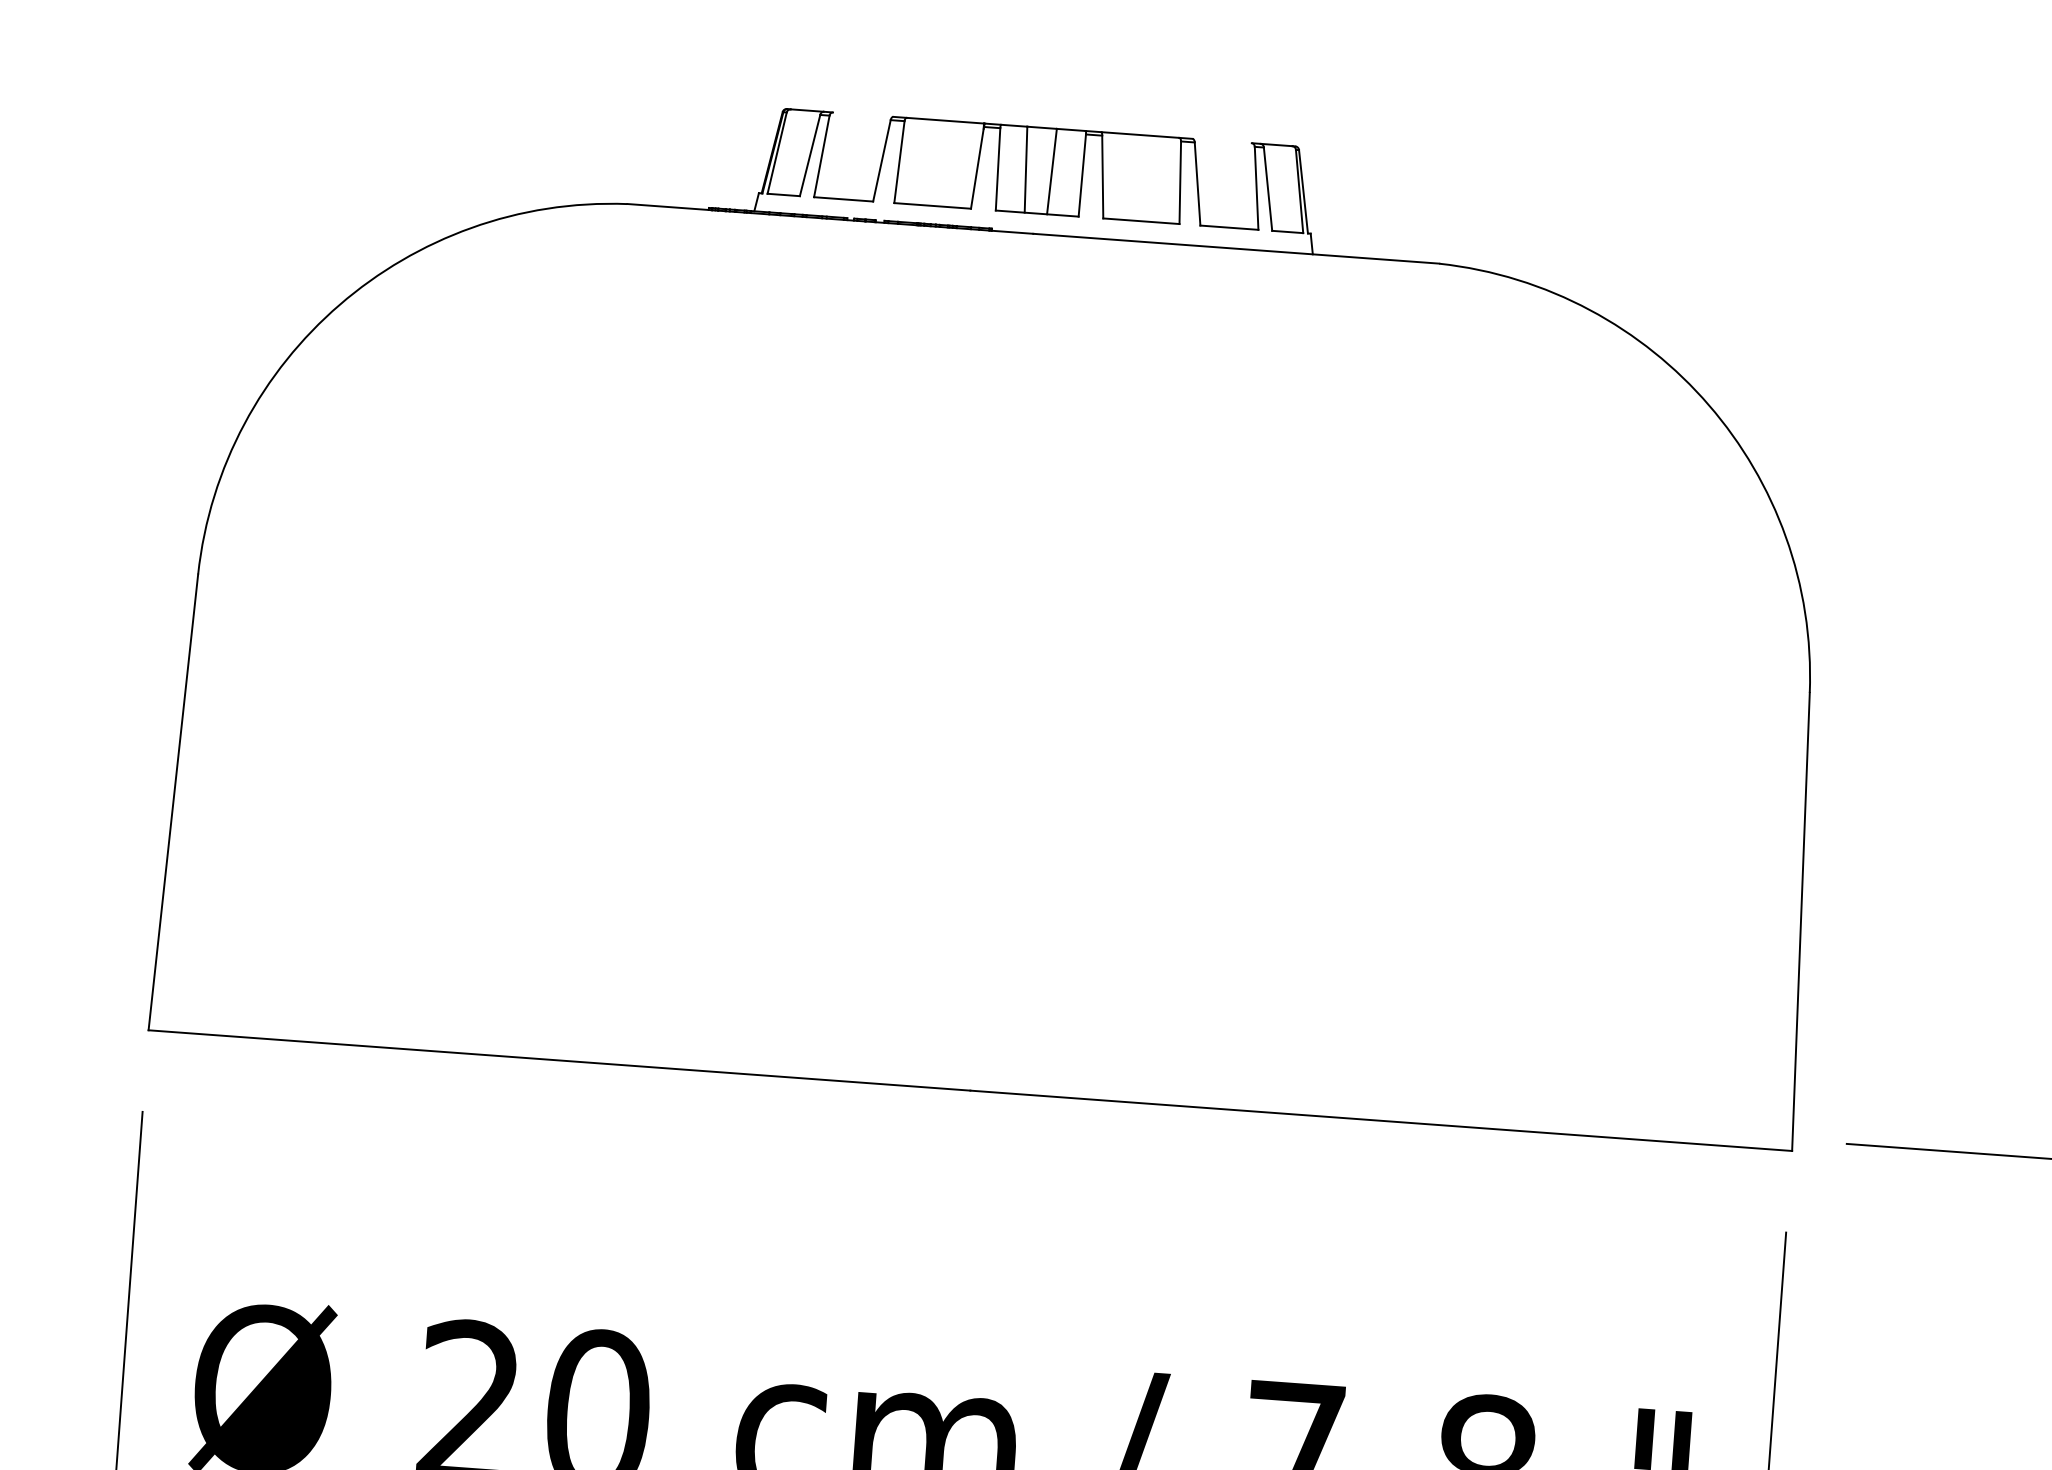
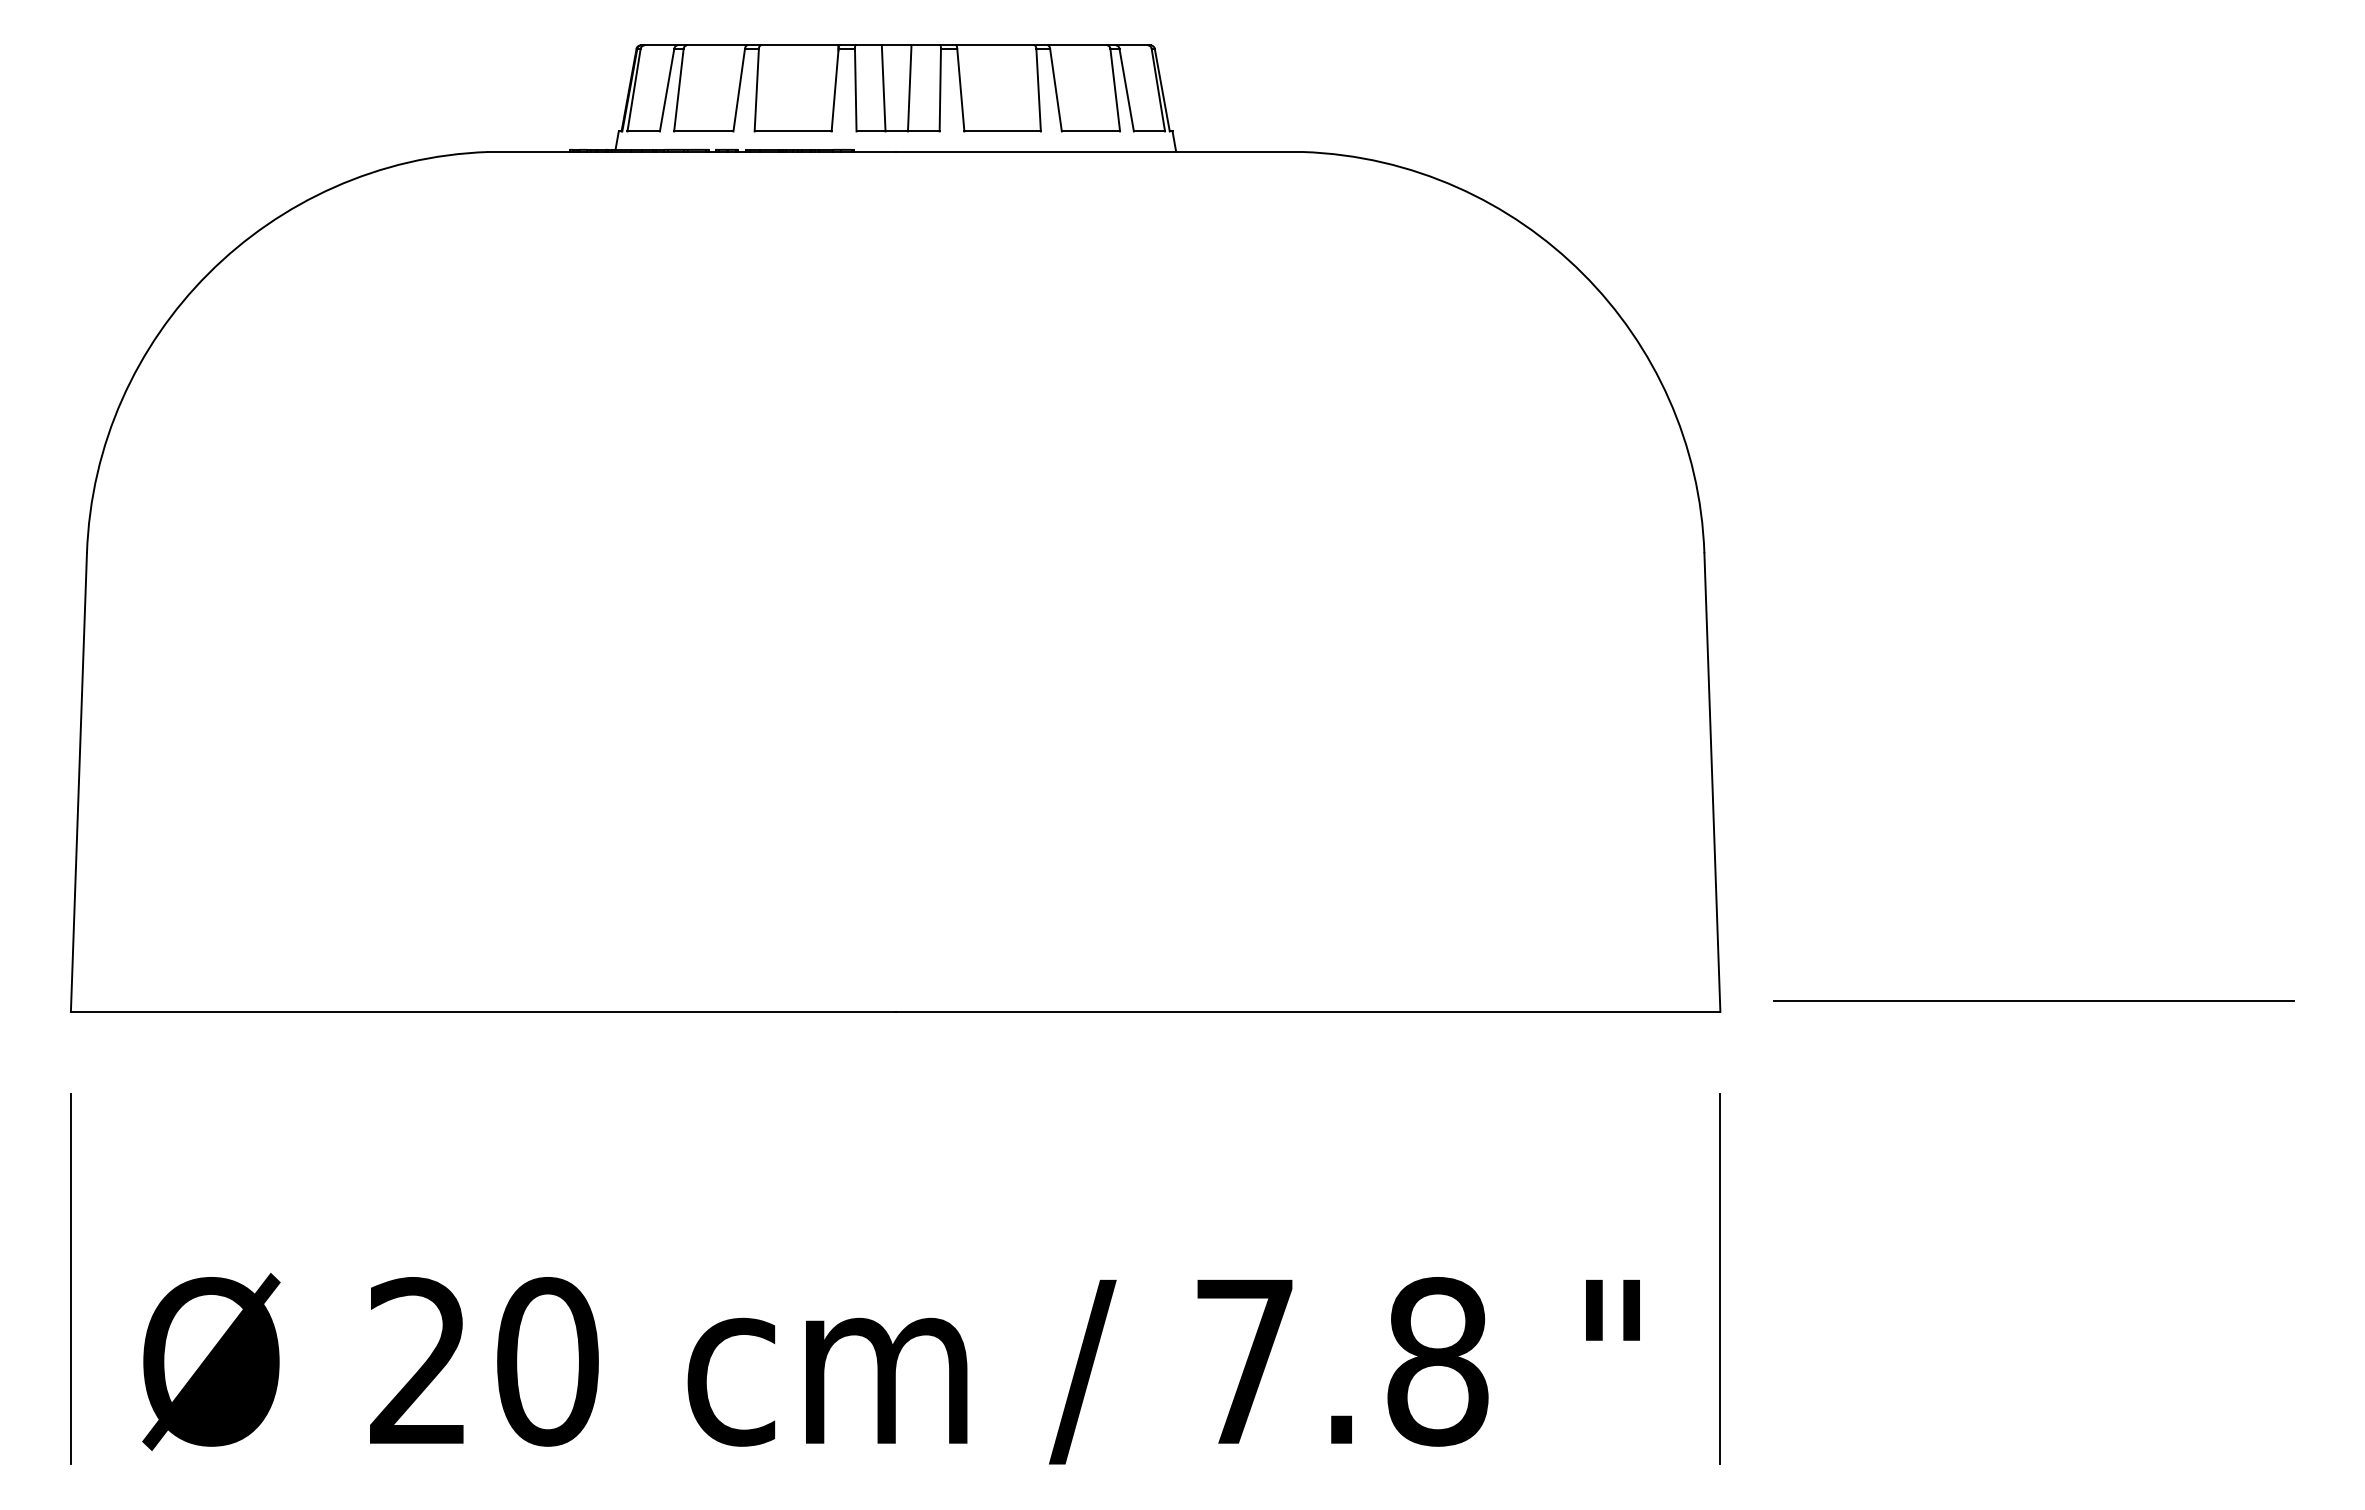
line: (862, 114) -> (716, 45), added
line: (1222, 141) -> (1077, 45), added

